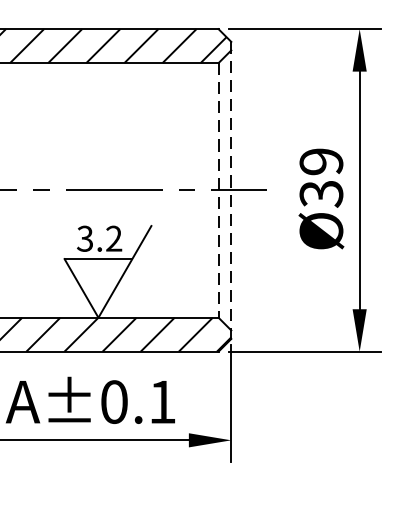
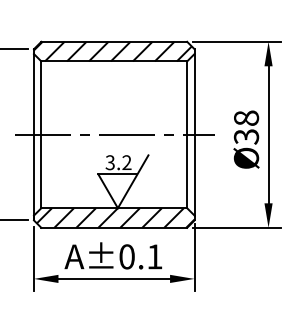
text: (321, 160) -> (246, 117), Ø39 -> Ø38
line: (231, 186) -> (194, 132), dashed -> solid
line: (219, 191) -> (187, 135), dashed -> solid

